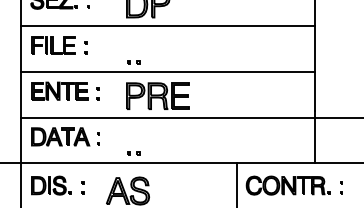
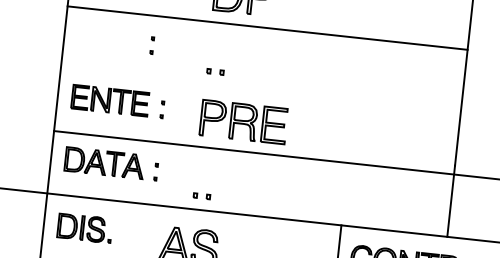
part: (53, 45) -> (108, 37), removed
line: (167, 71) -> (260, 89), removed
part: (82, 187) -> (127, 235), removed

